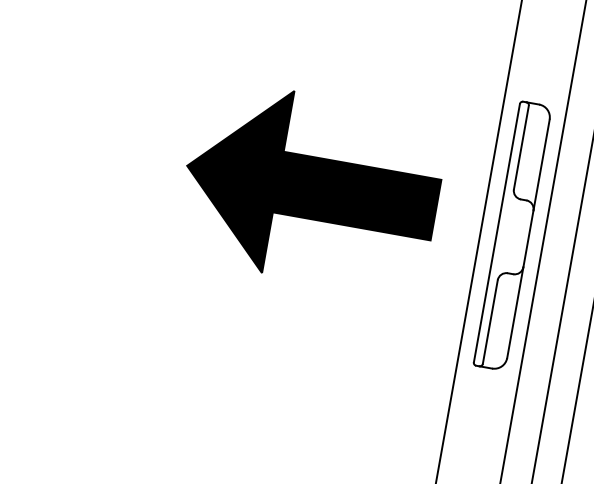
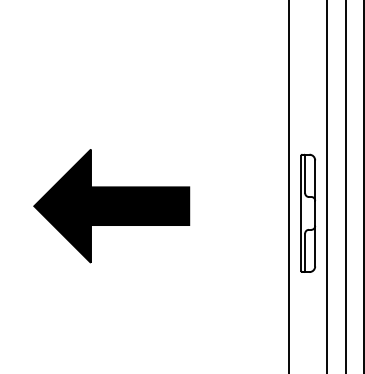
part: (311, 188) -> (111, 206), moved
part: (511, 234) -> (307, 212), size x0.71

